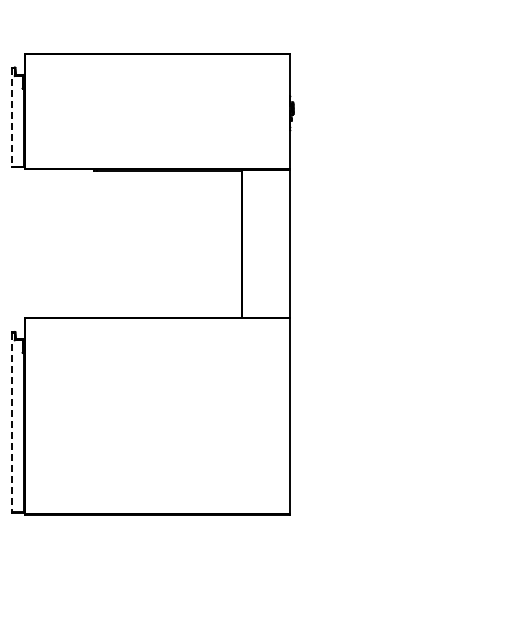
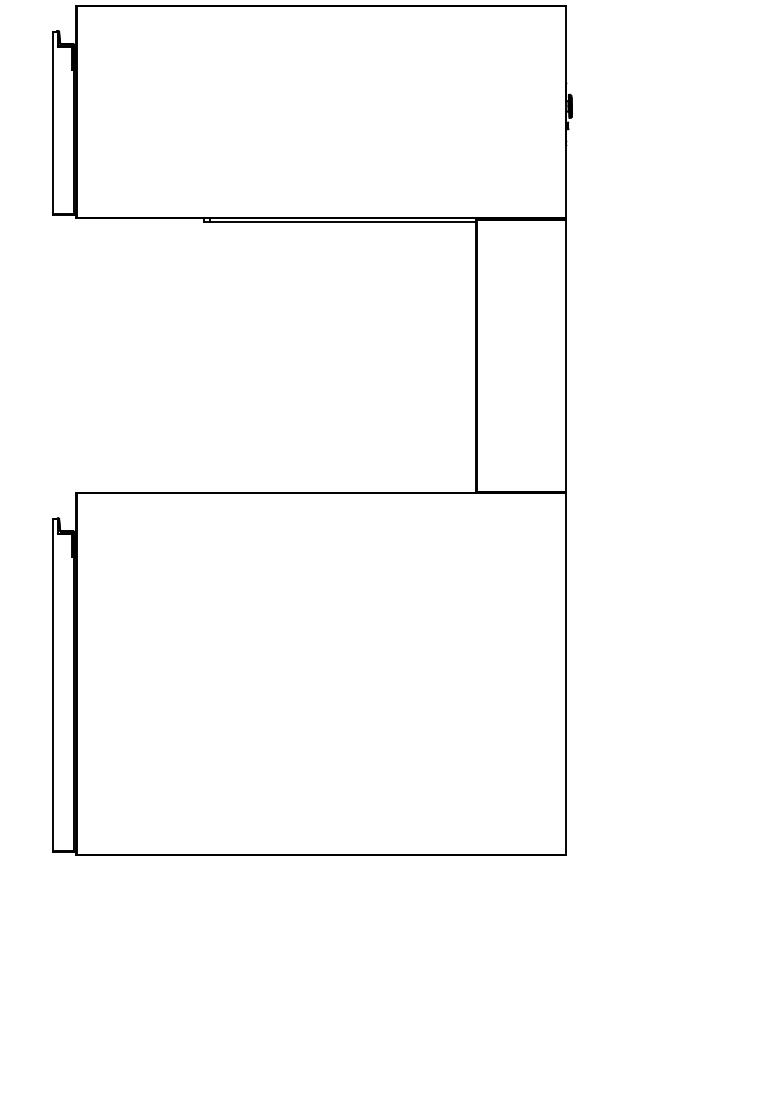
line: (12, 118) -> (53, 124), dashed -> solid
line: (12, 422) -> (53, 685), dashed -> solid

